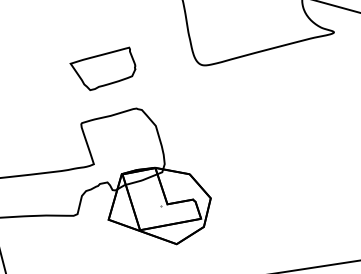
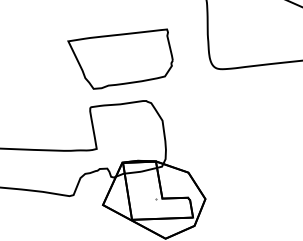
part: (102, 68) -> (118, 57), size x1.67

